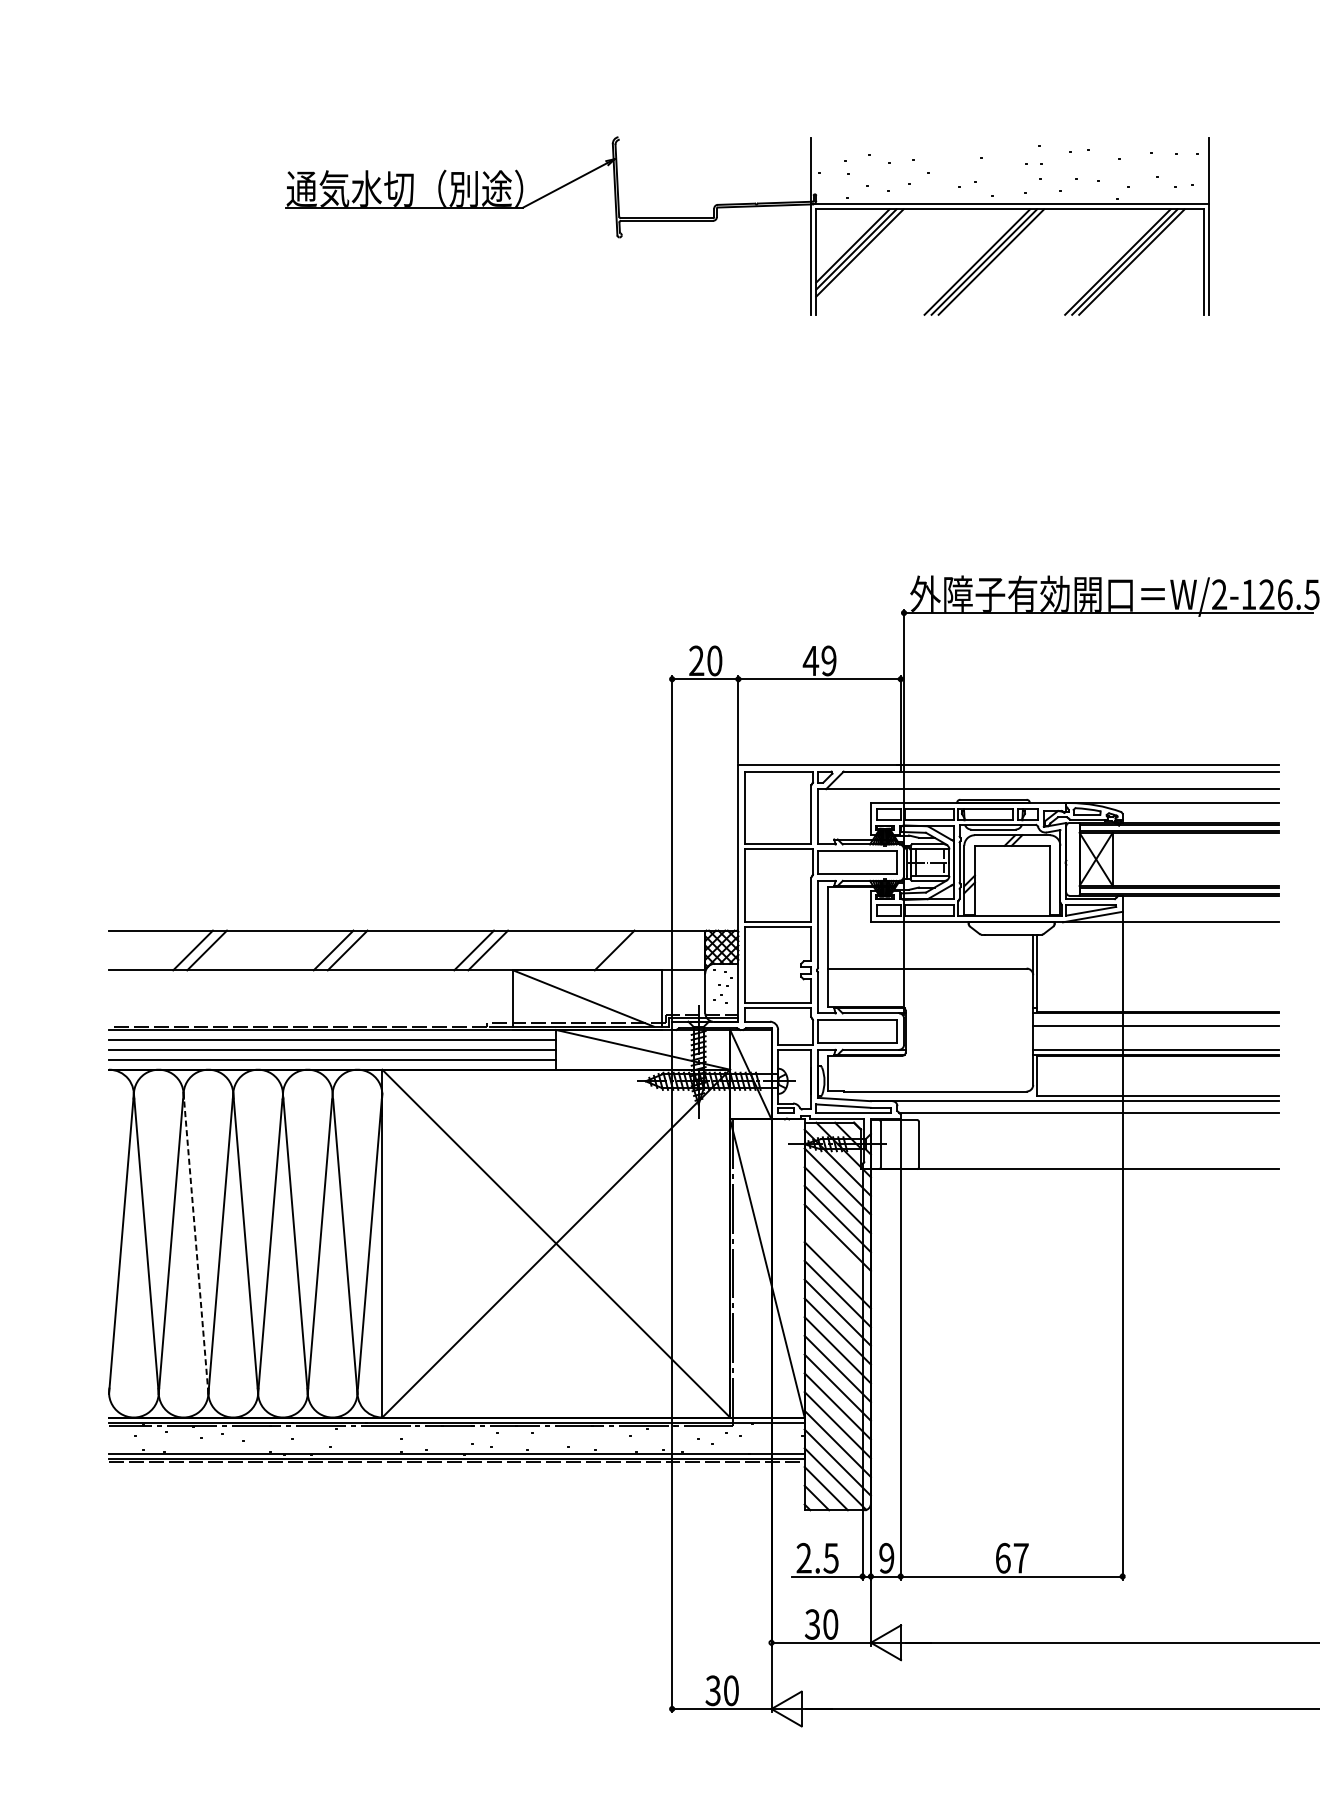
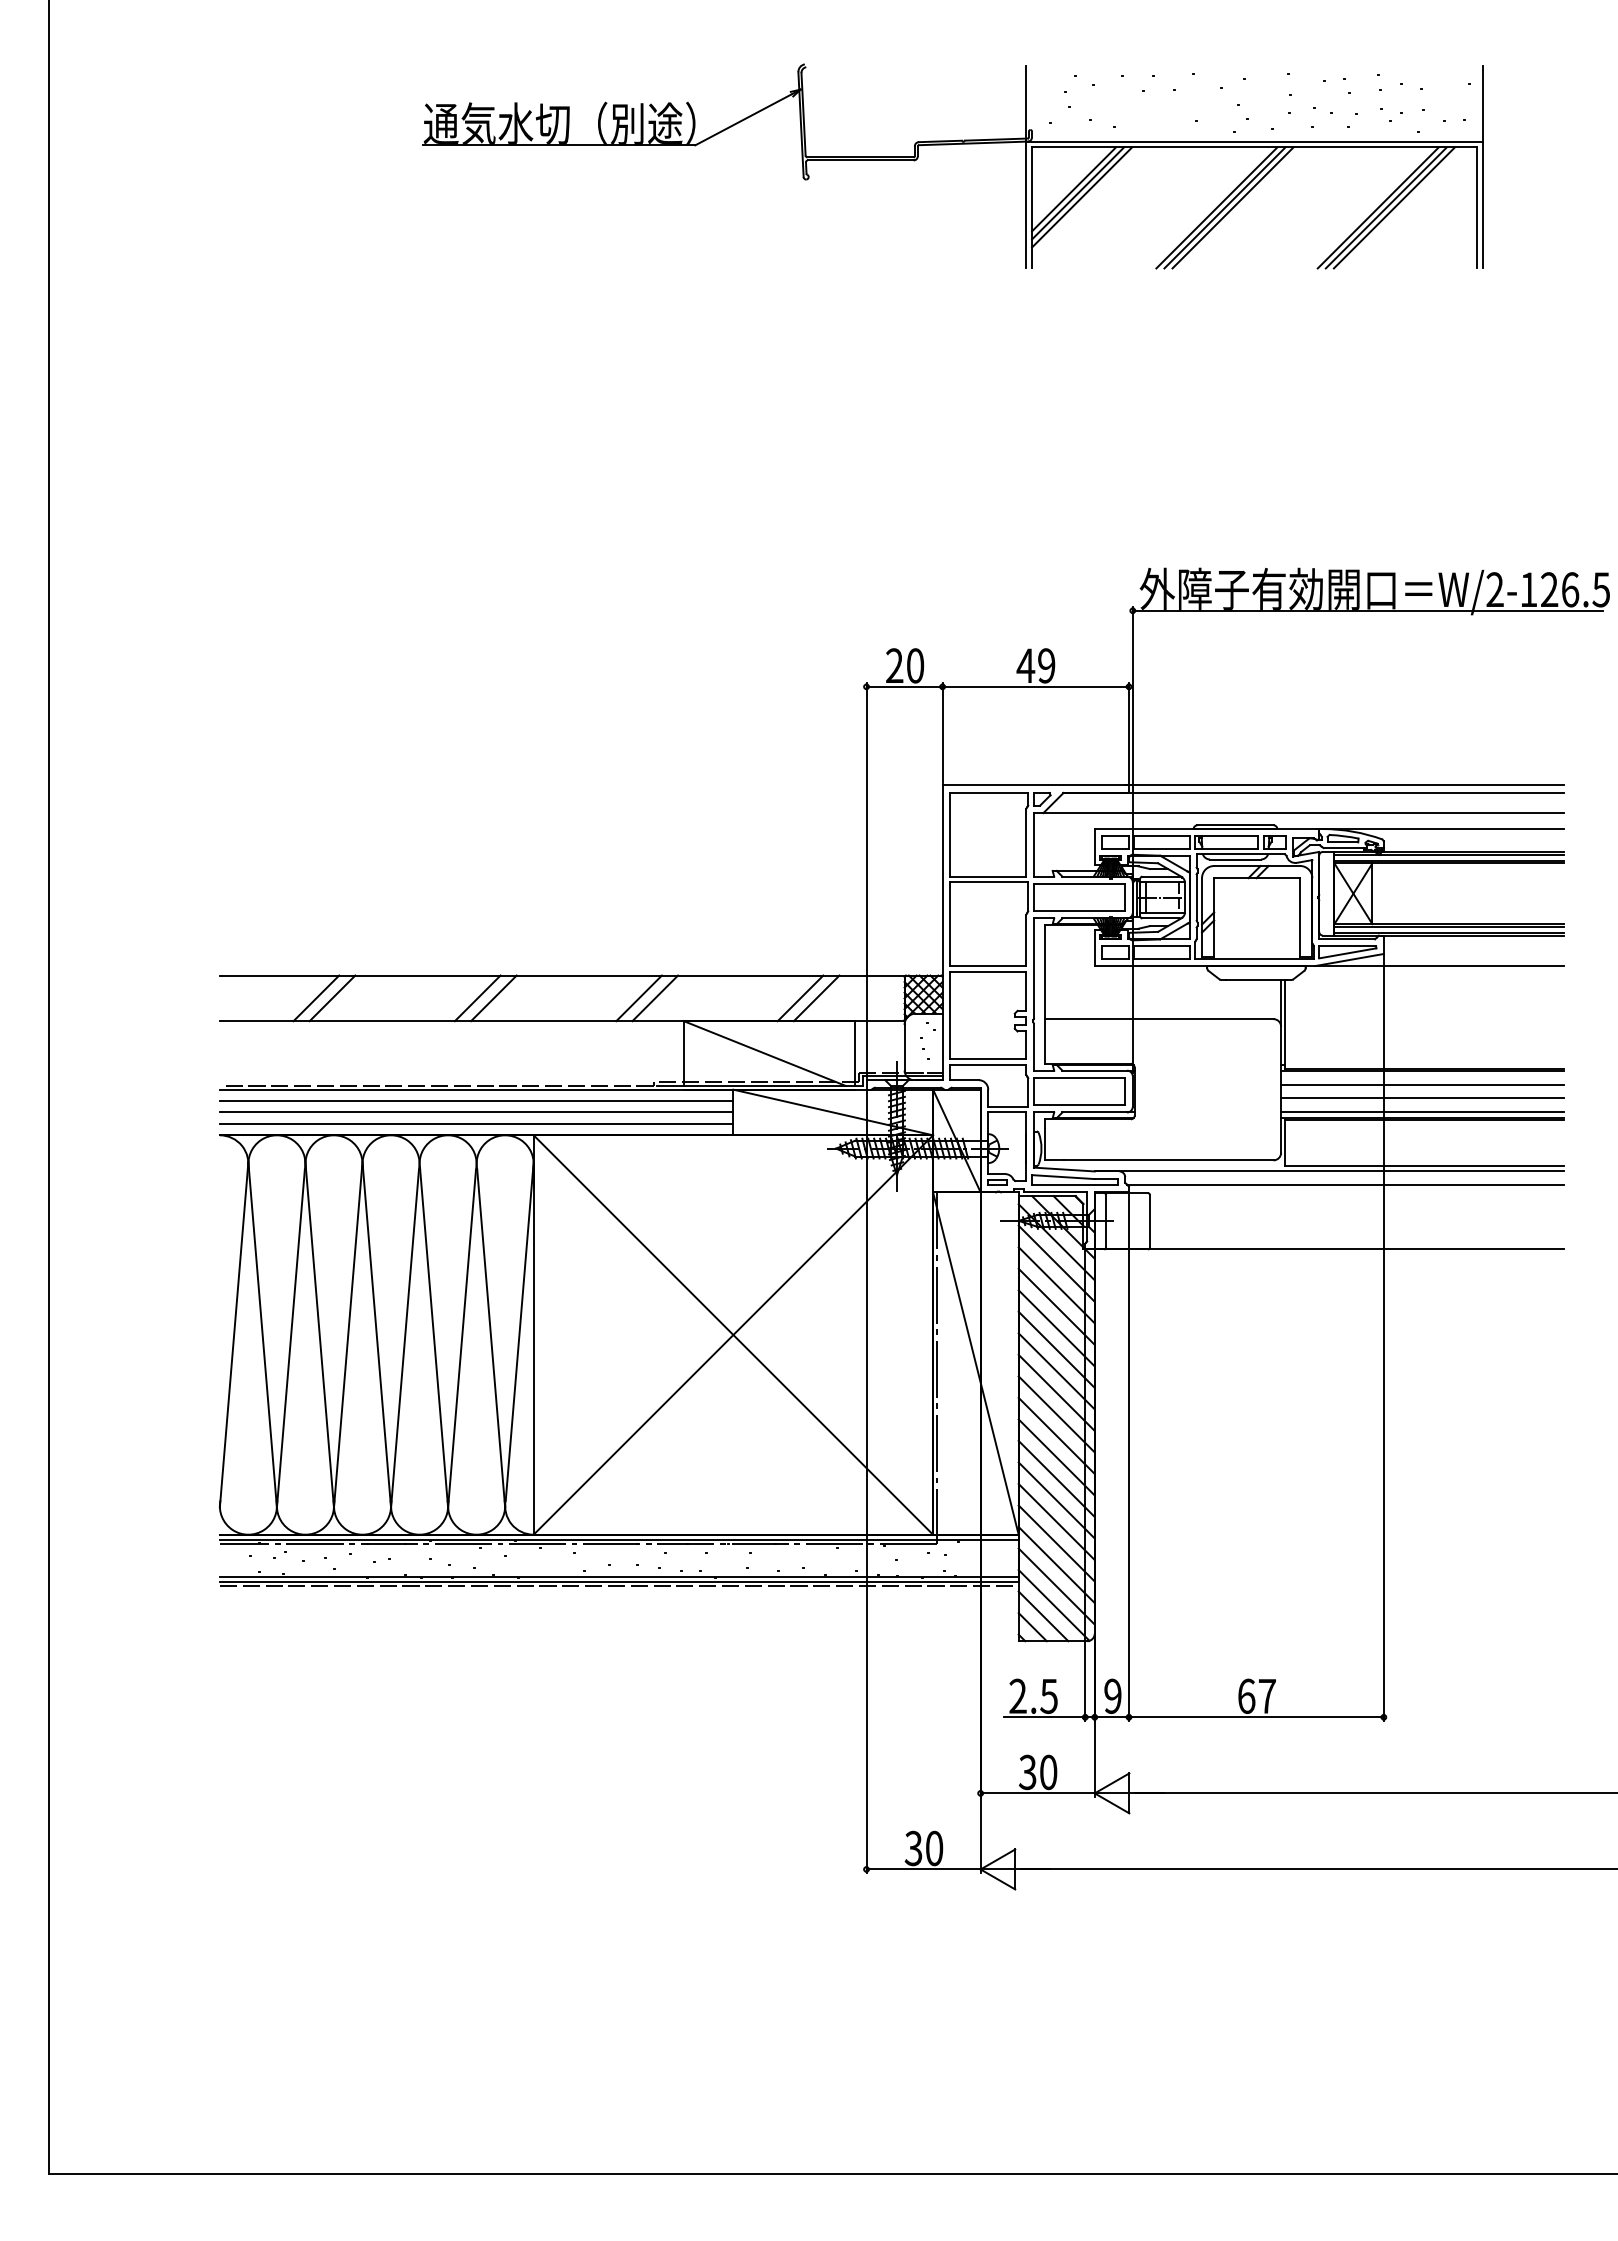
line: (628, 950) -> (816, 998), added
line: (1156, 1037) -> (1422, 1098), added
line: (195, 1241) -> (319, 1332), dashed -> solid
line: (837, 1256) -> (1056, 1349), added

